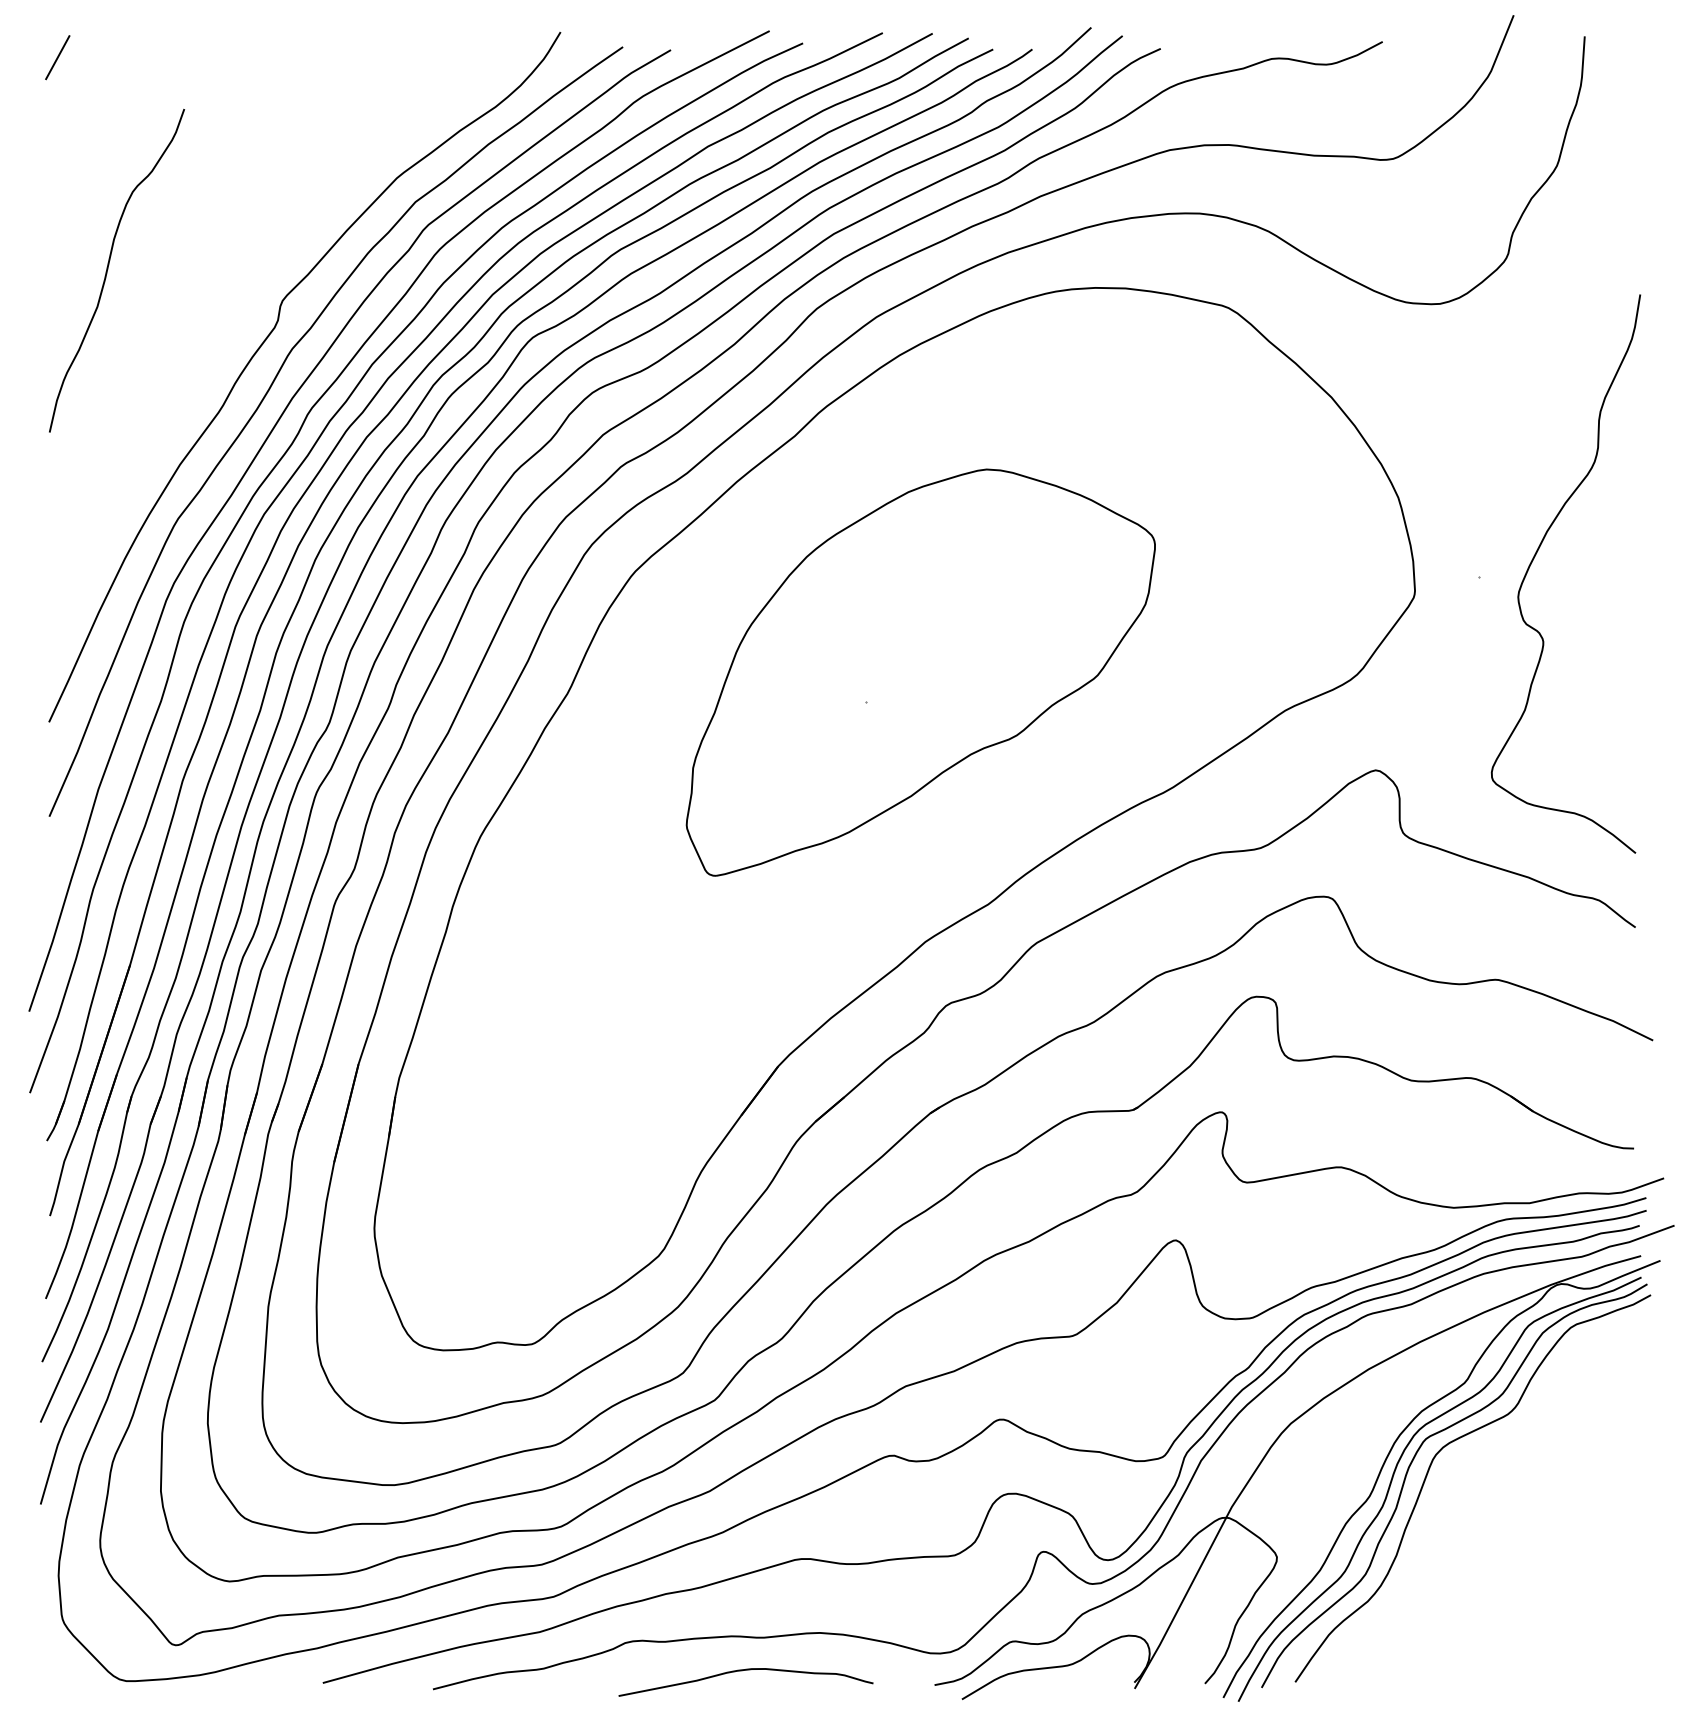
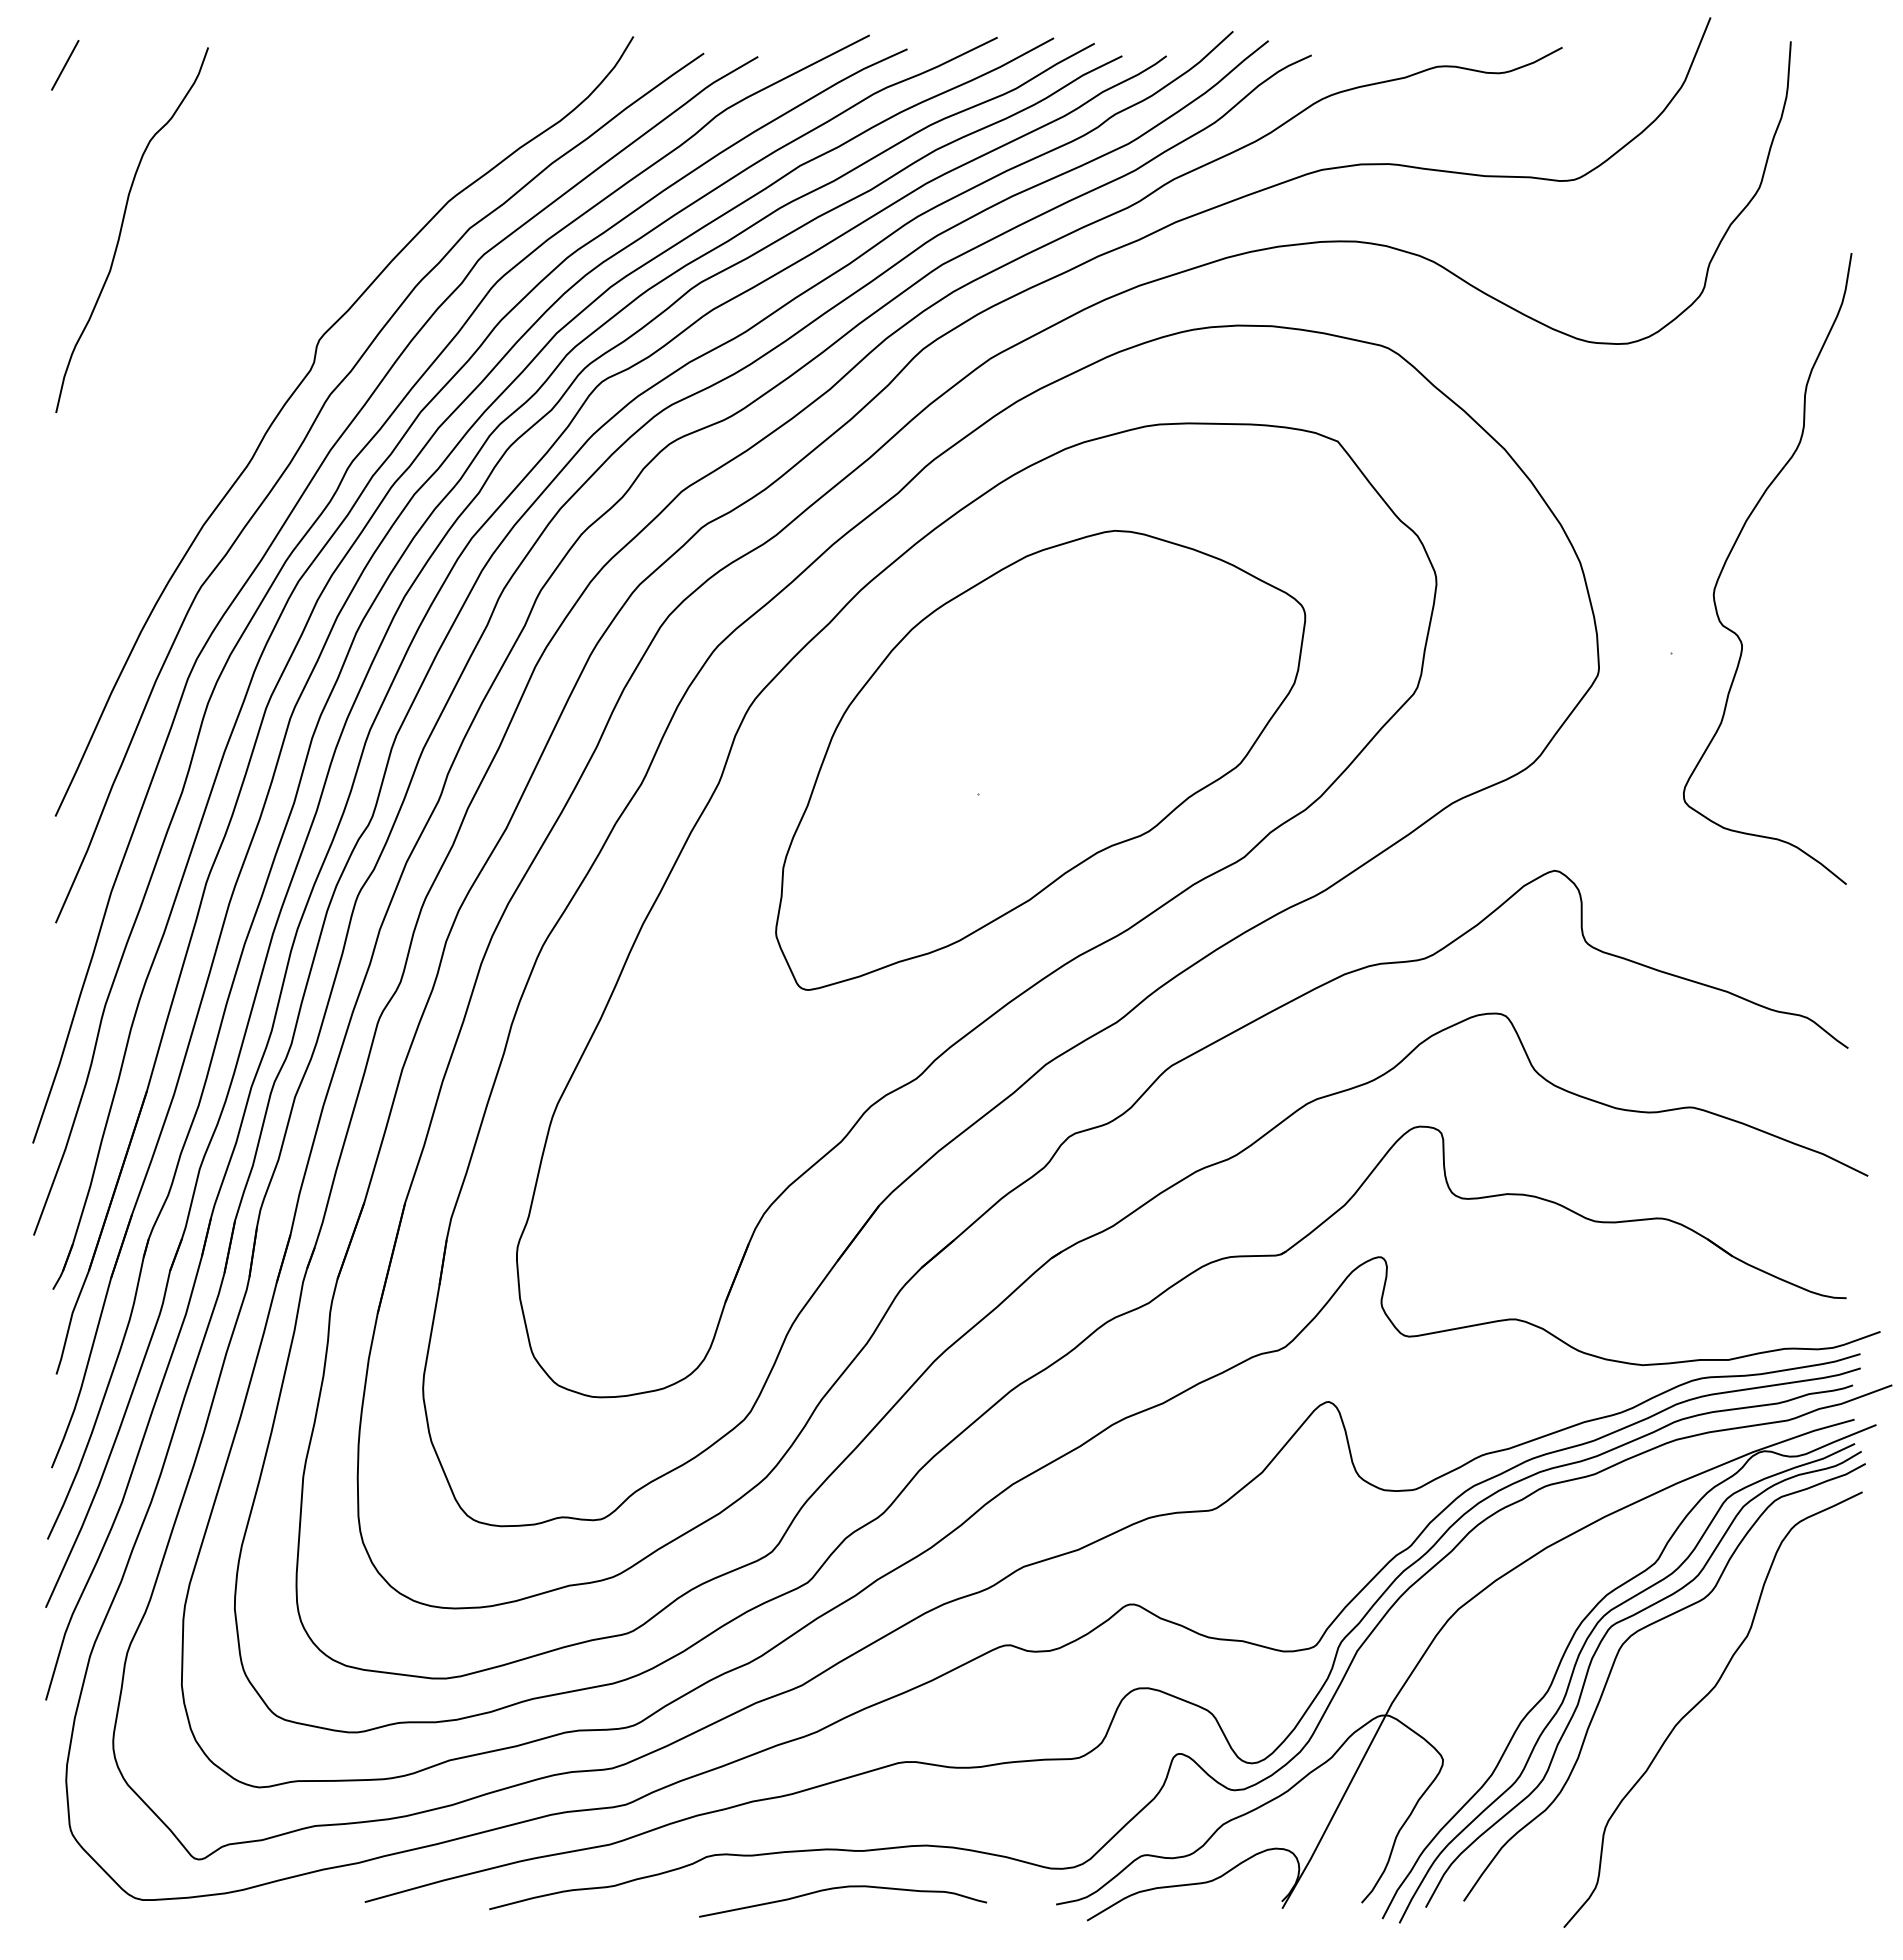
curve: (108, 269) -> (122, 228), moved
curve: (1534, 557) -> (1732, 550), moved
part: (864, 805) -> (976, 910), added
curve: (1507, 1503) -> (1703, 1699), added

